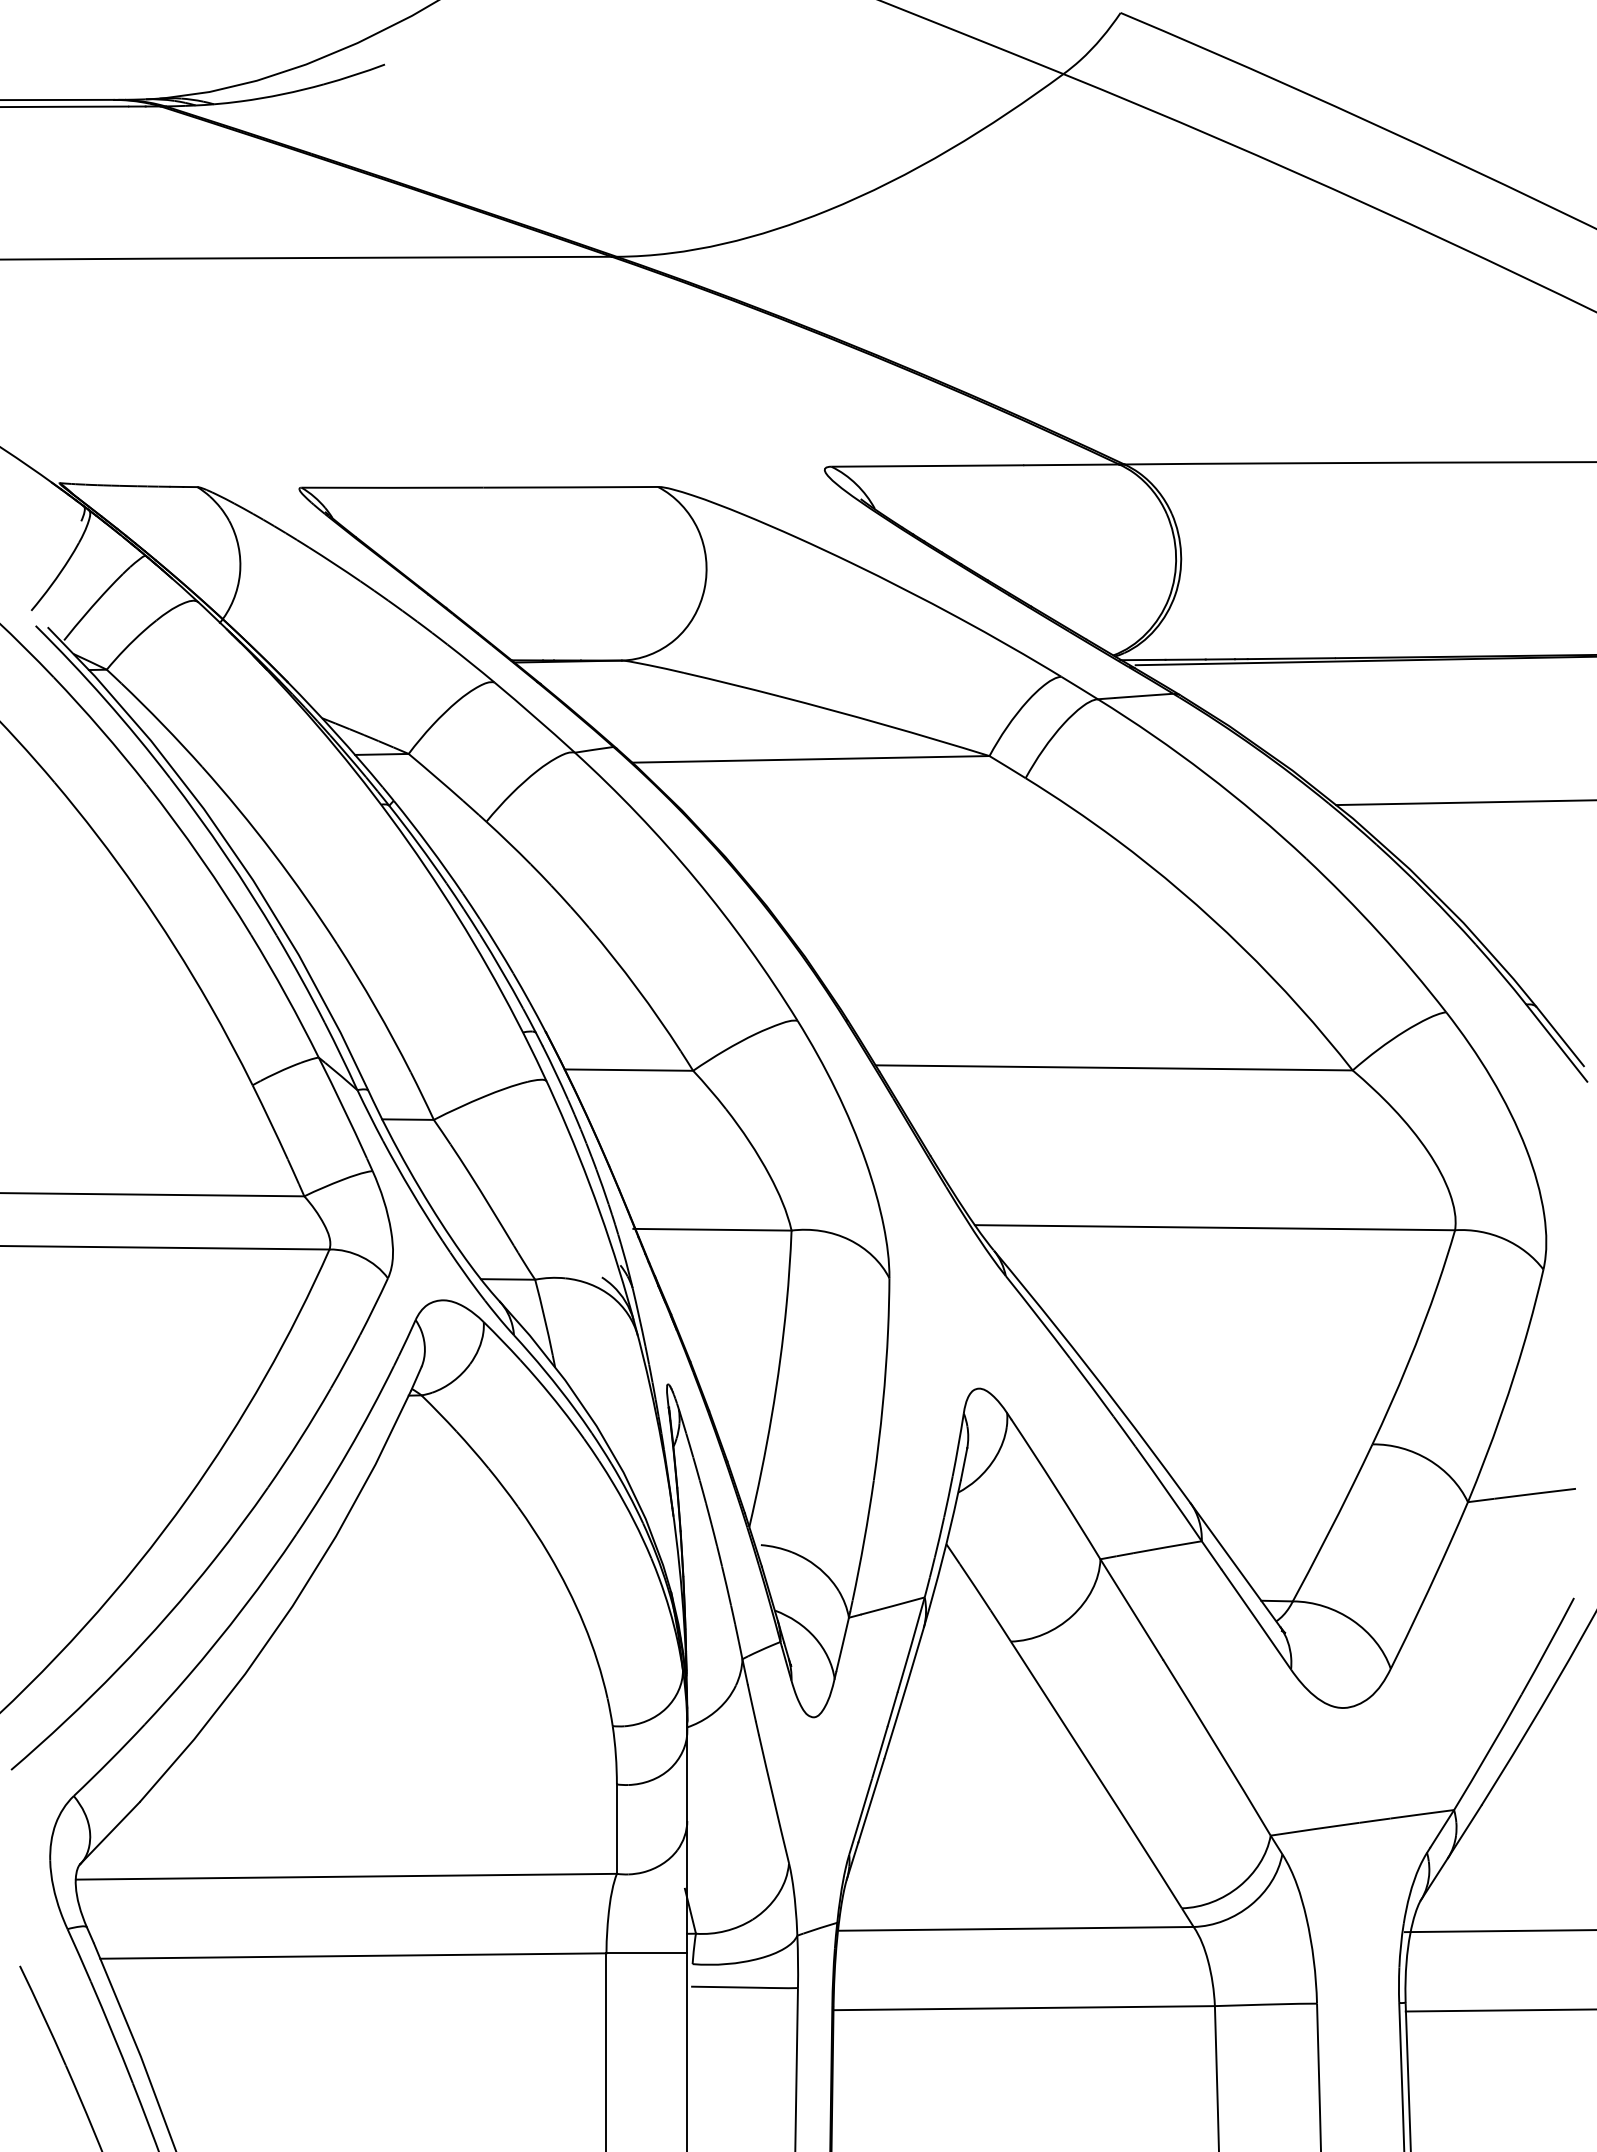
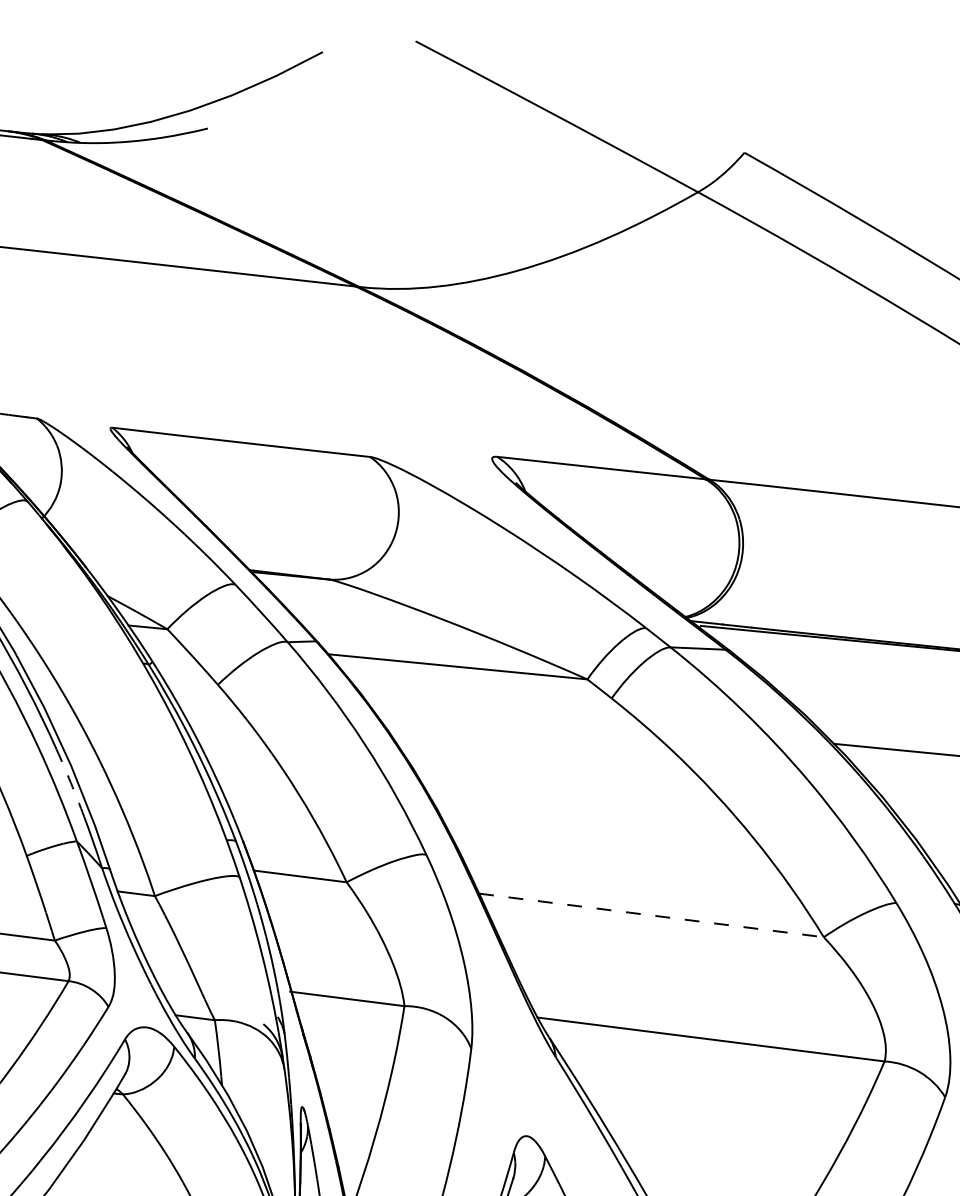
arc: (301, 978) -> (71, 782), solid -> dashed
line: (1114, 1067) -> (651, 915), solid -> dashed

